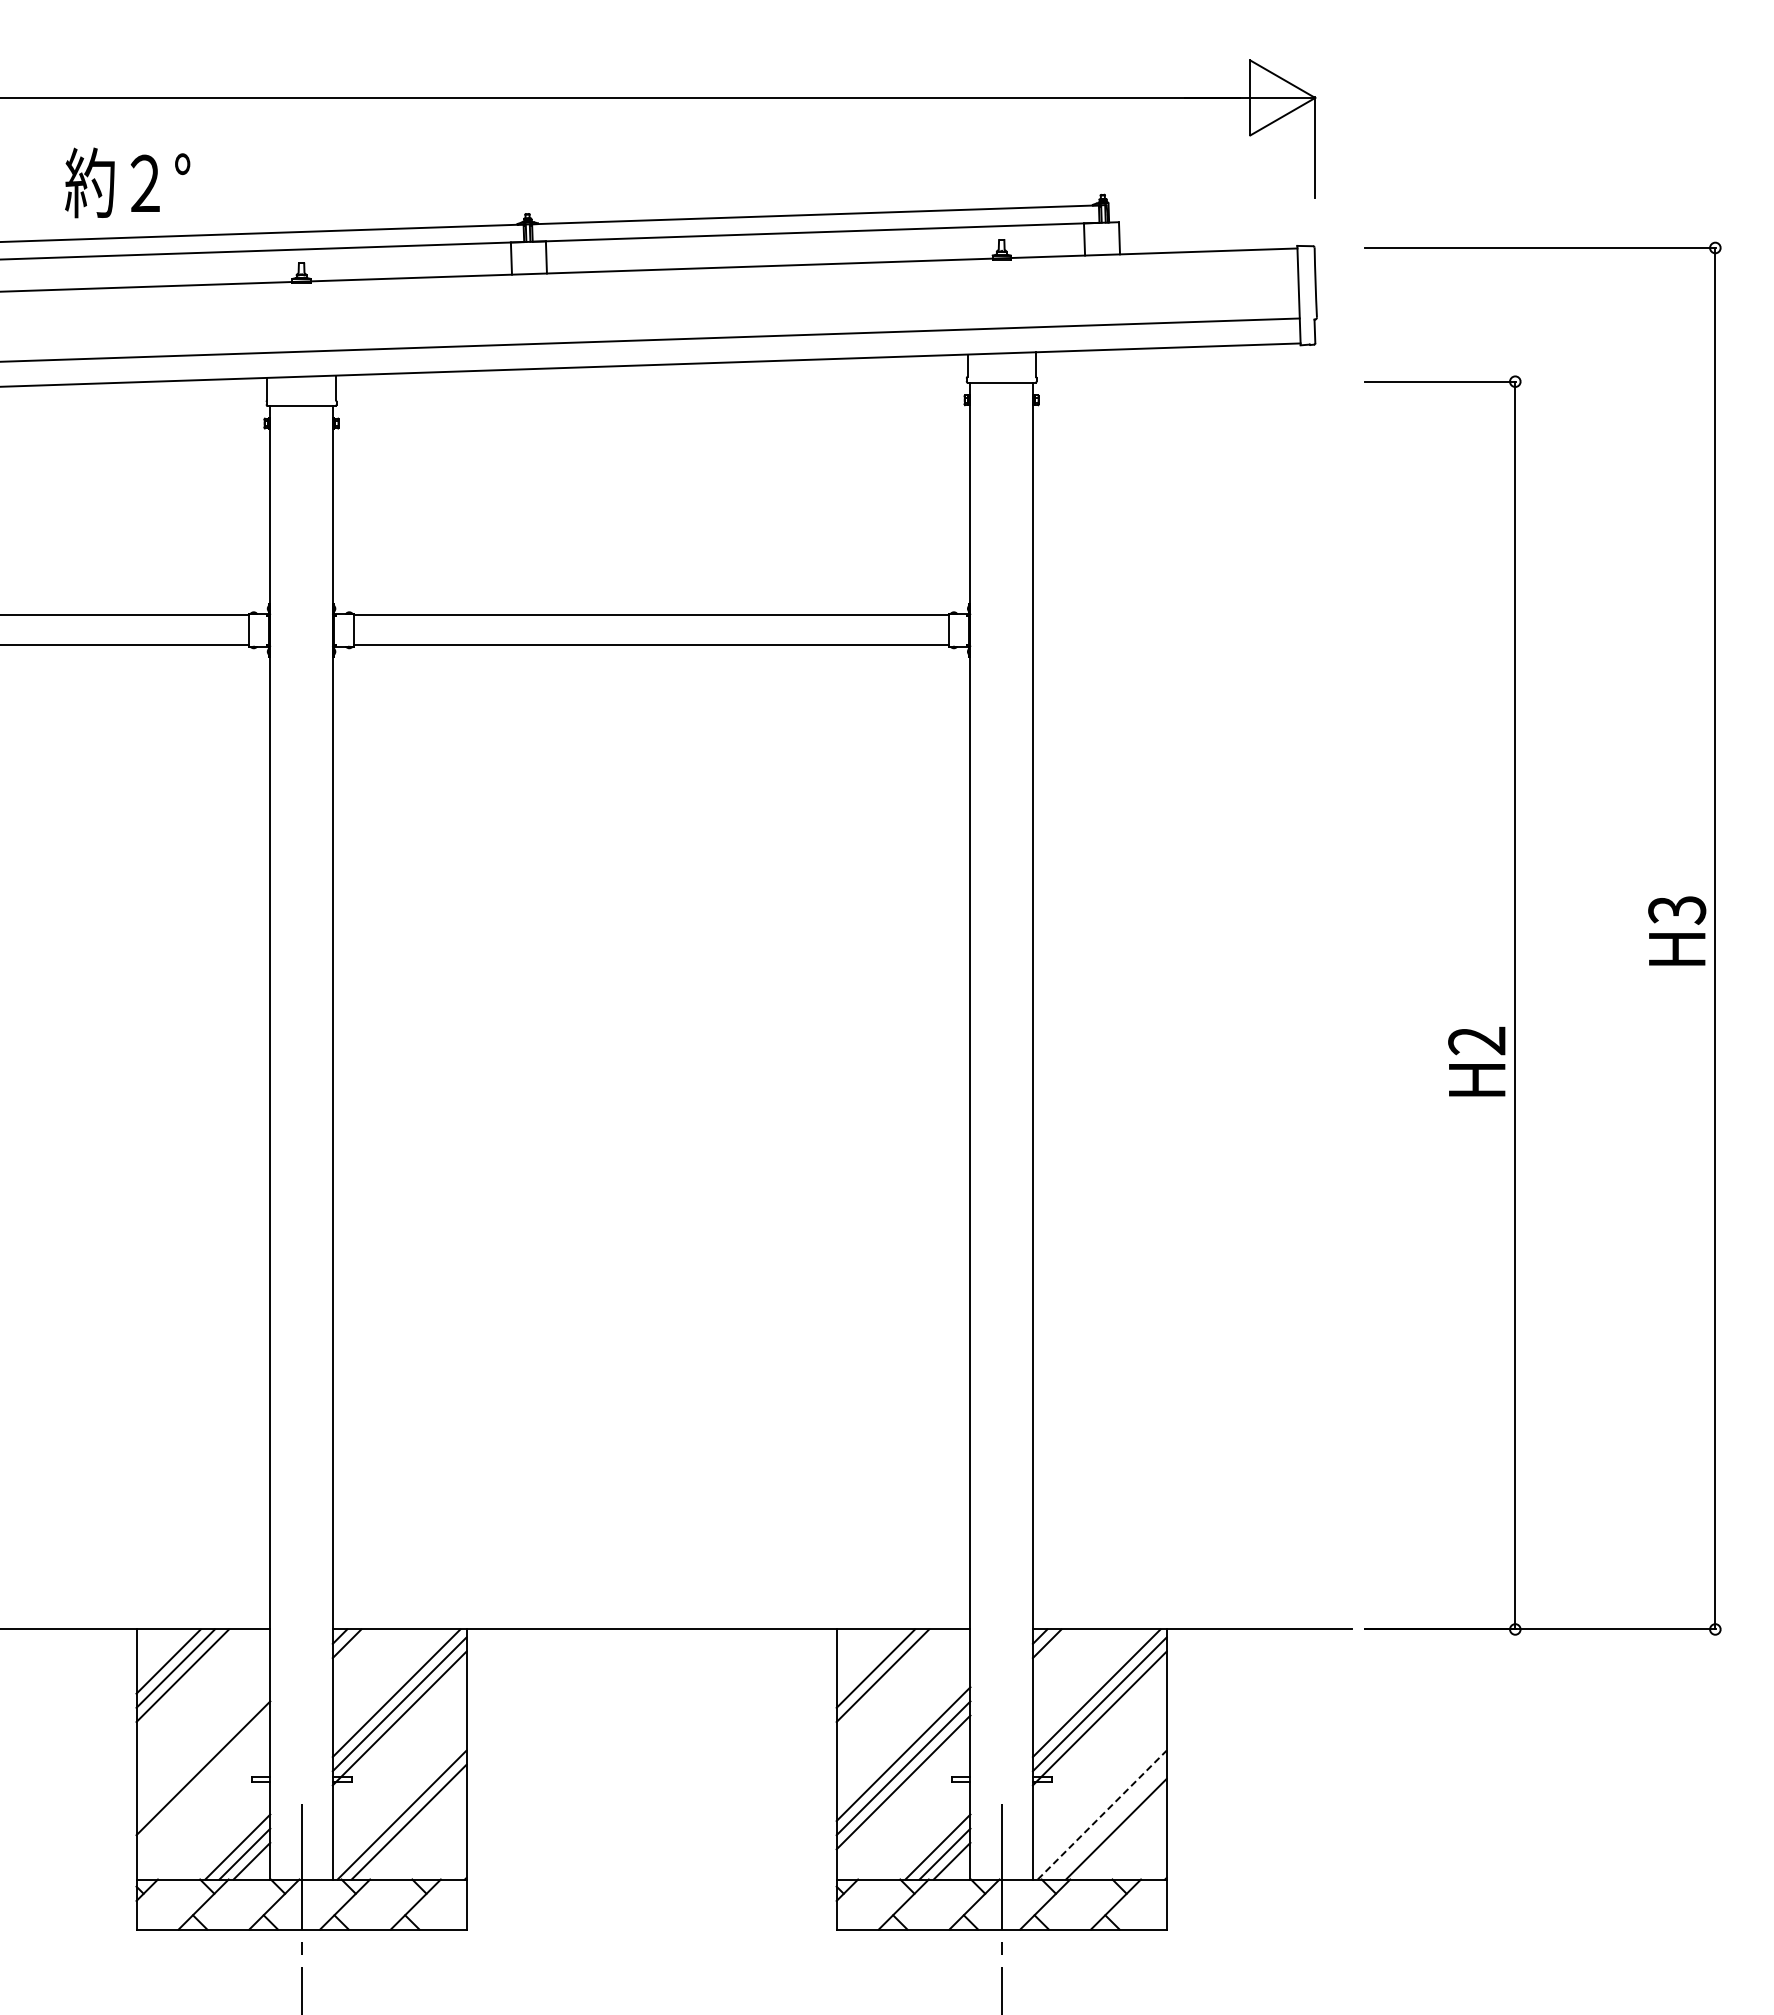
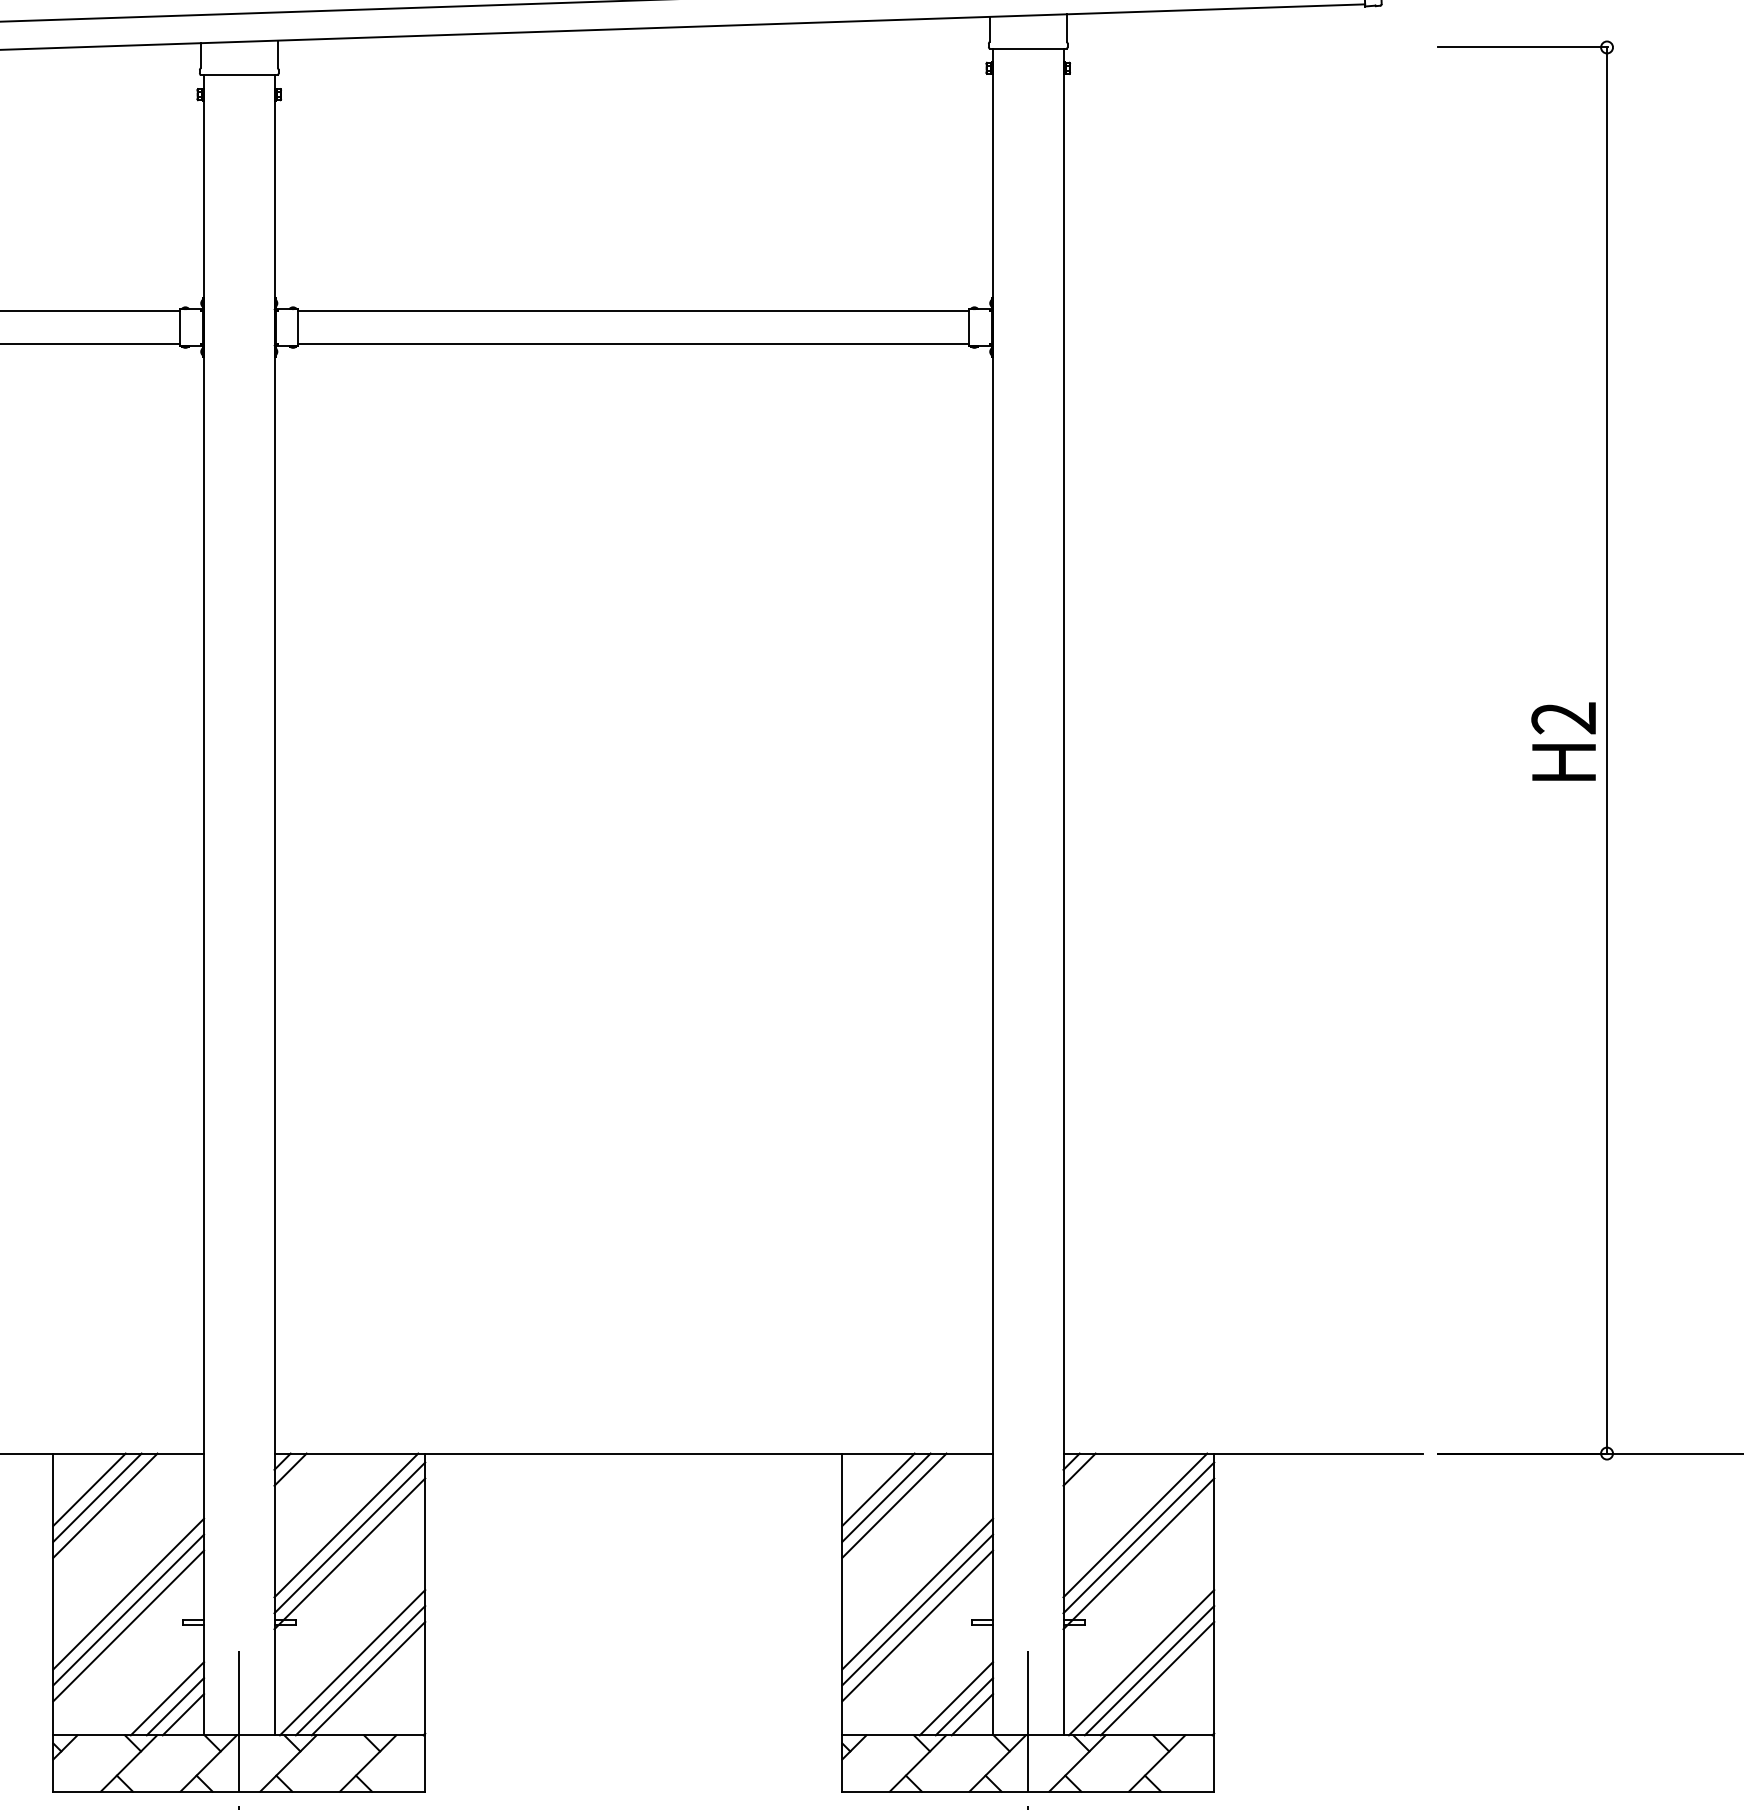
text: (1476, 1061) -> (1563, 741), moved
line: (868, 1661) -> (878, 1489), added
line: (203, 1754) -> (128, 1594), added
line: (203, 1782) -> (128, 1626), added
line: (1102, 1814) -> (1141, 1662), dashed -> solid
line: (1108, 1821) -> (1148, 1669), added
line: (415, 1828) -> (367, 1677), added

